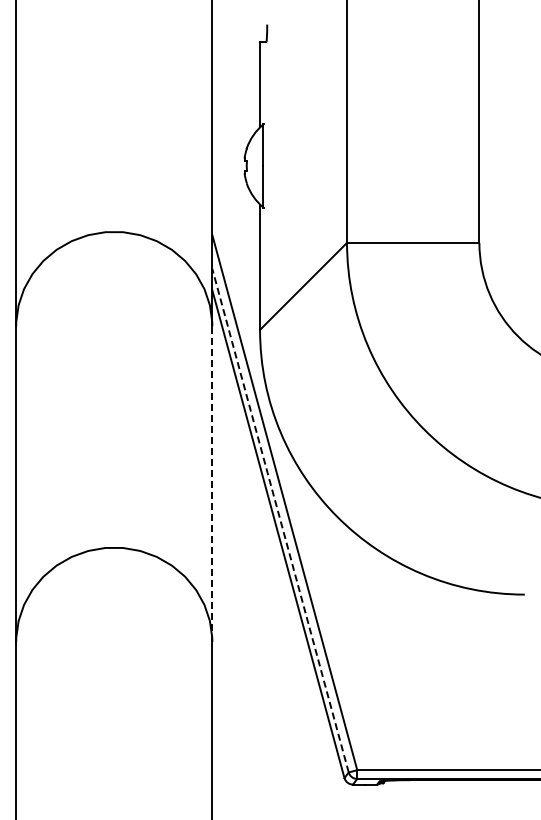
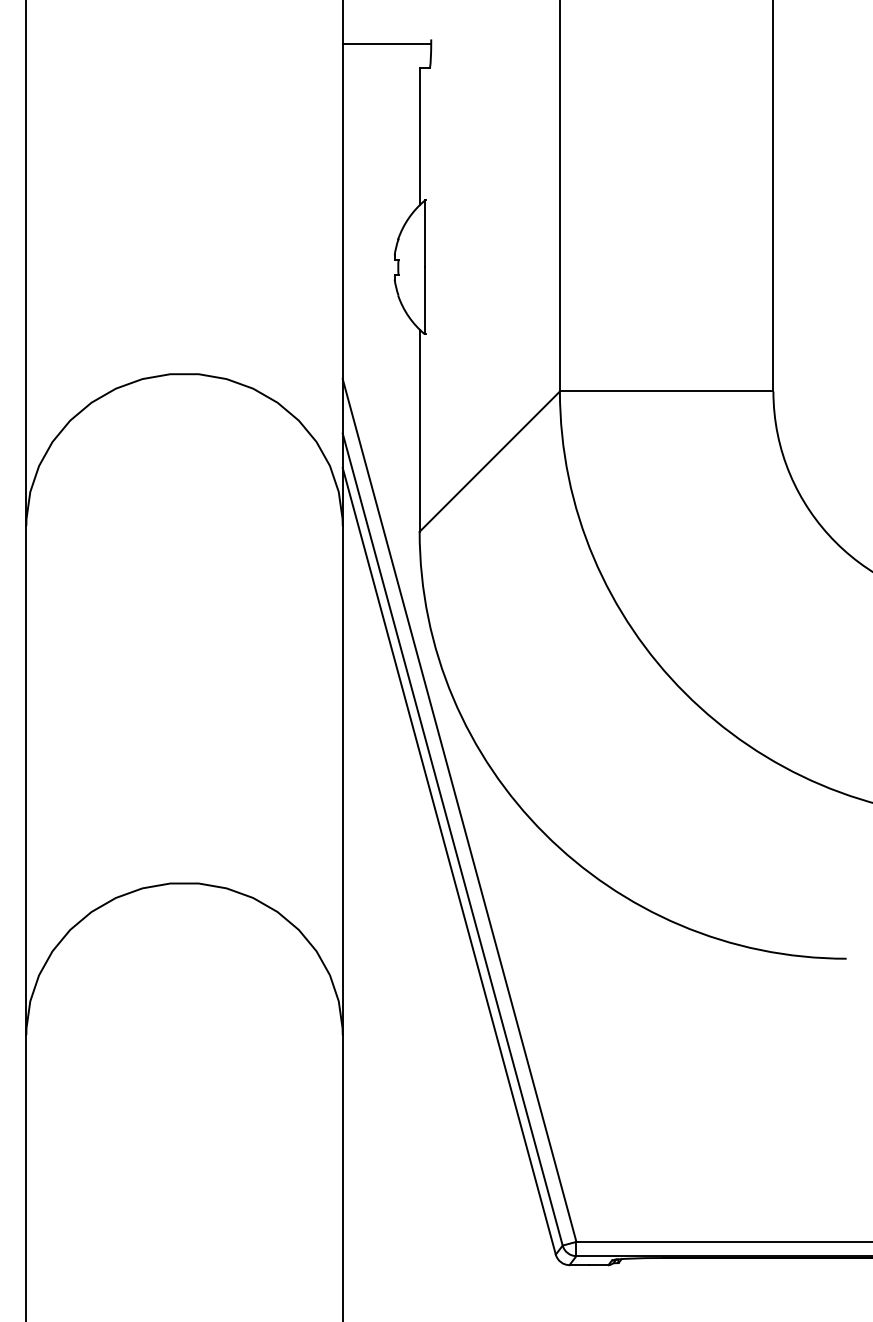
line: (239, 27) -> (386, 44), added
line: (212, 484) -> (342, 781), dashed -> solid
line: (280, 520) -> (452, 839), dashed -> solid

